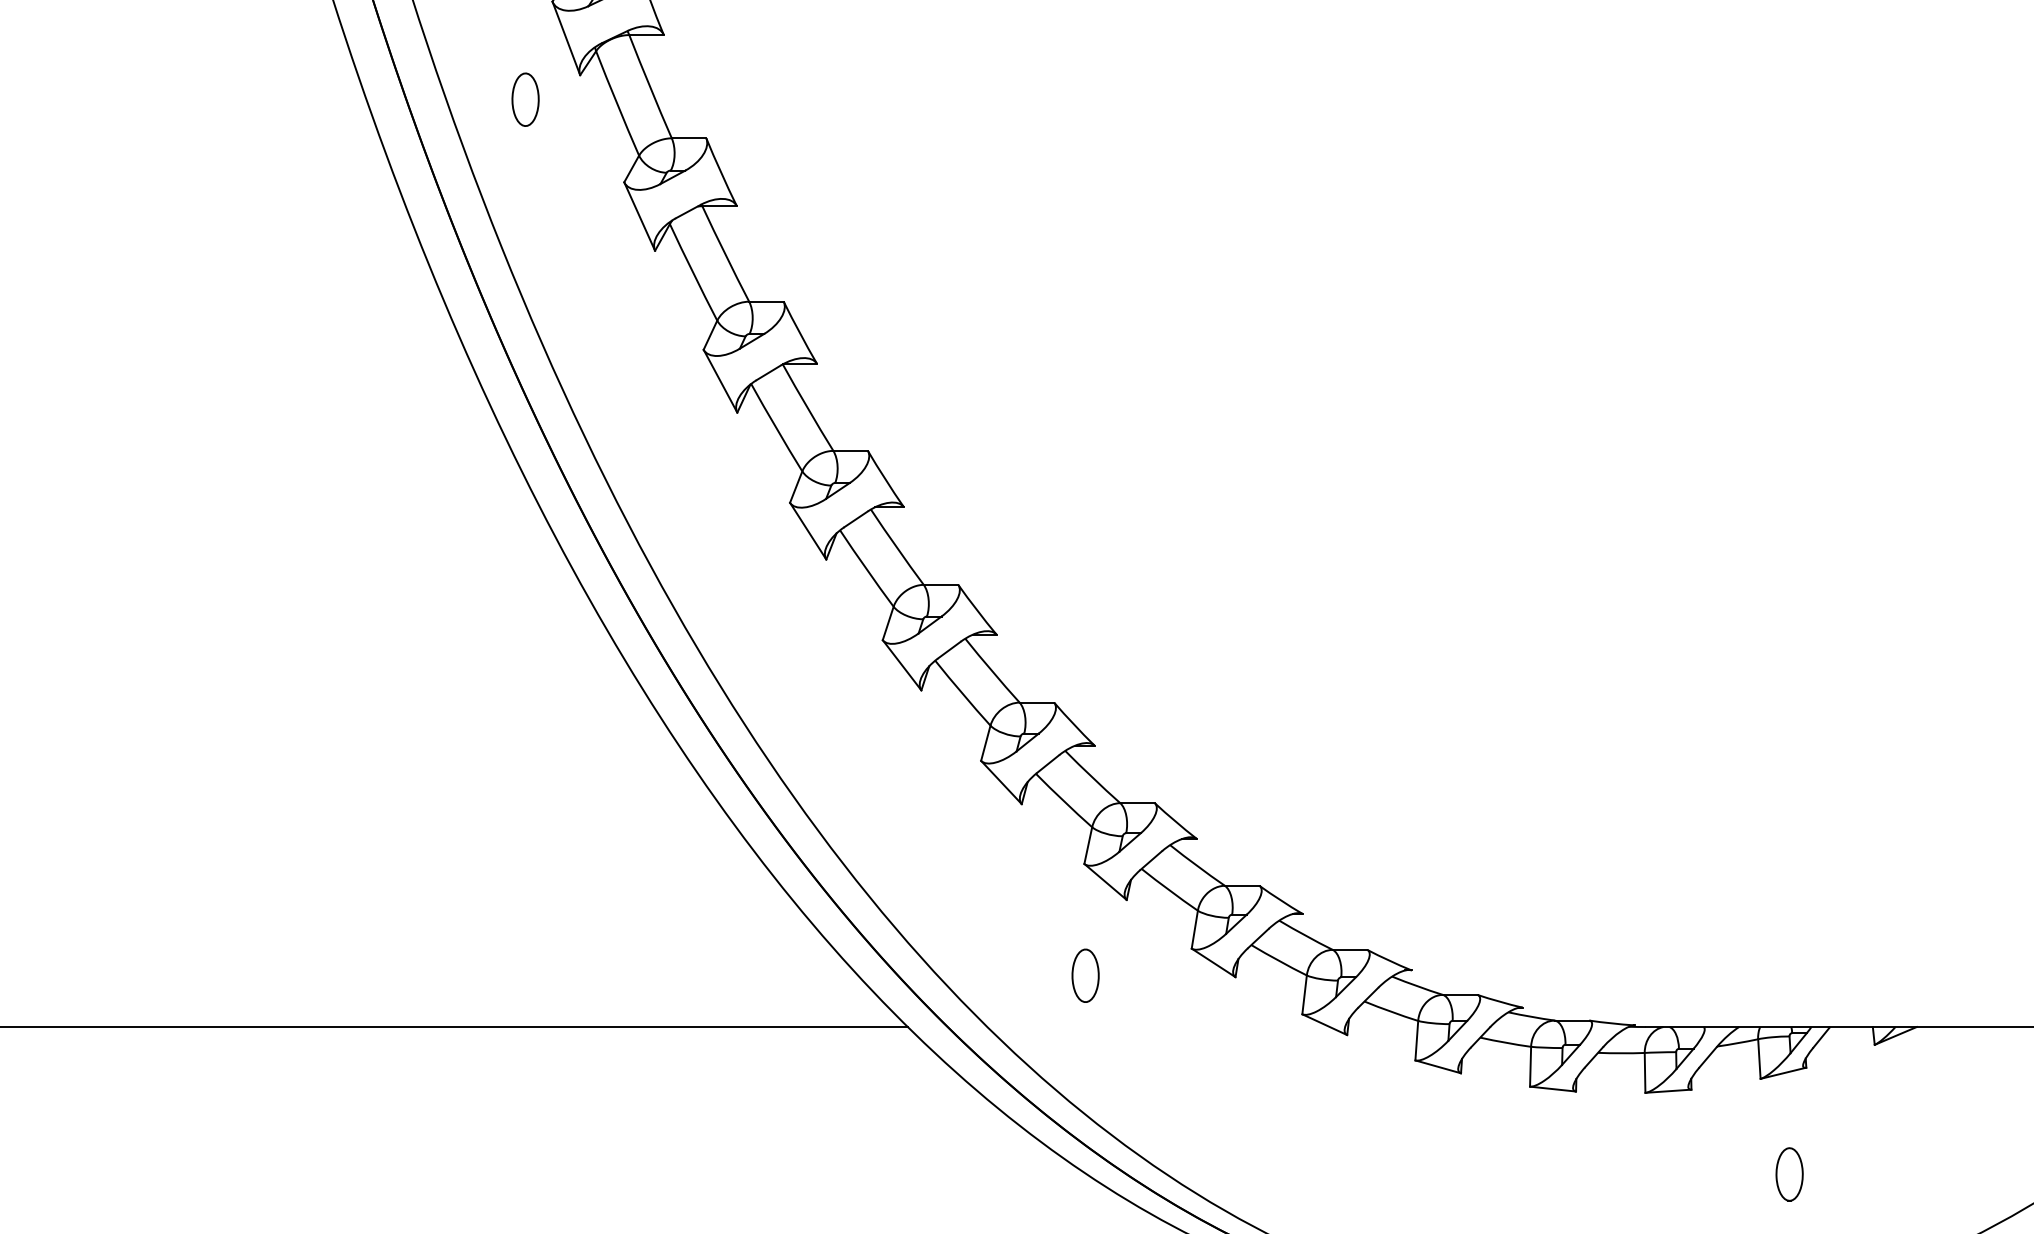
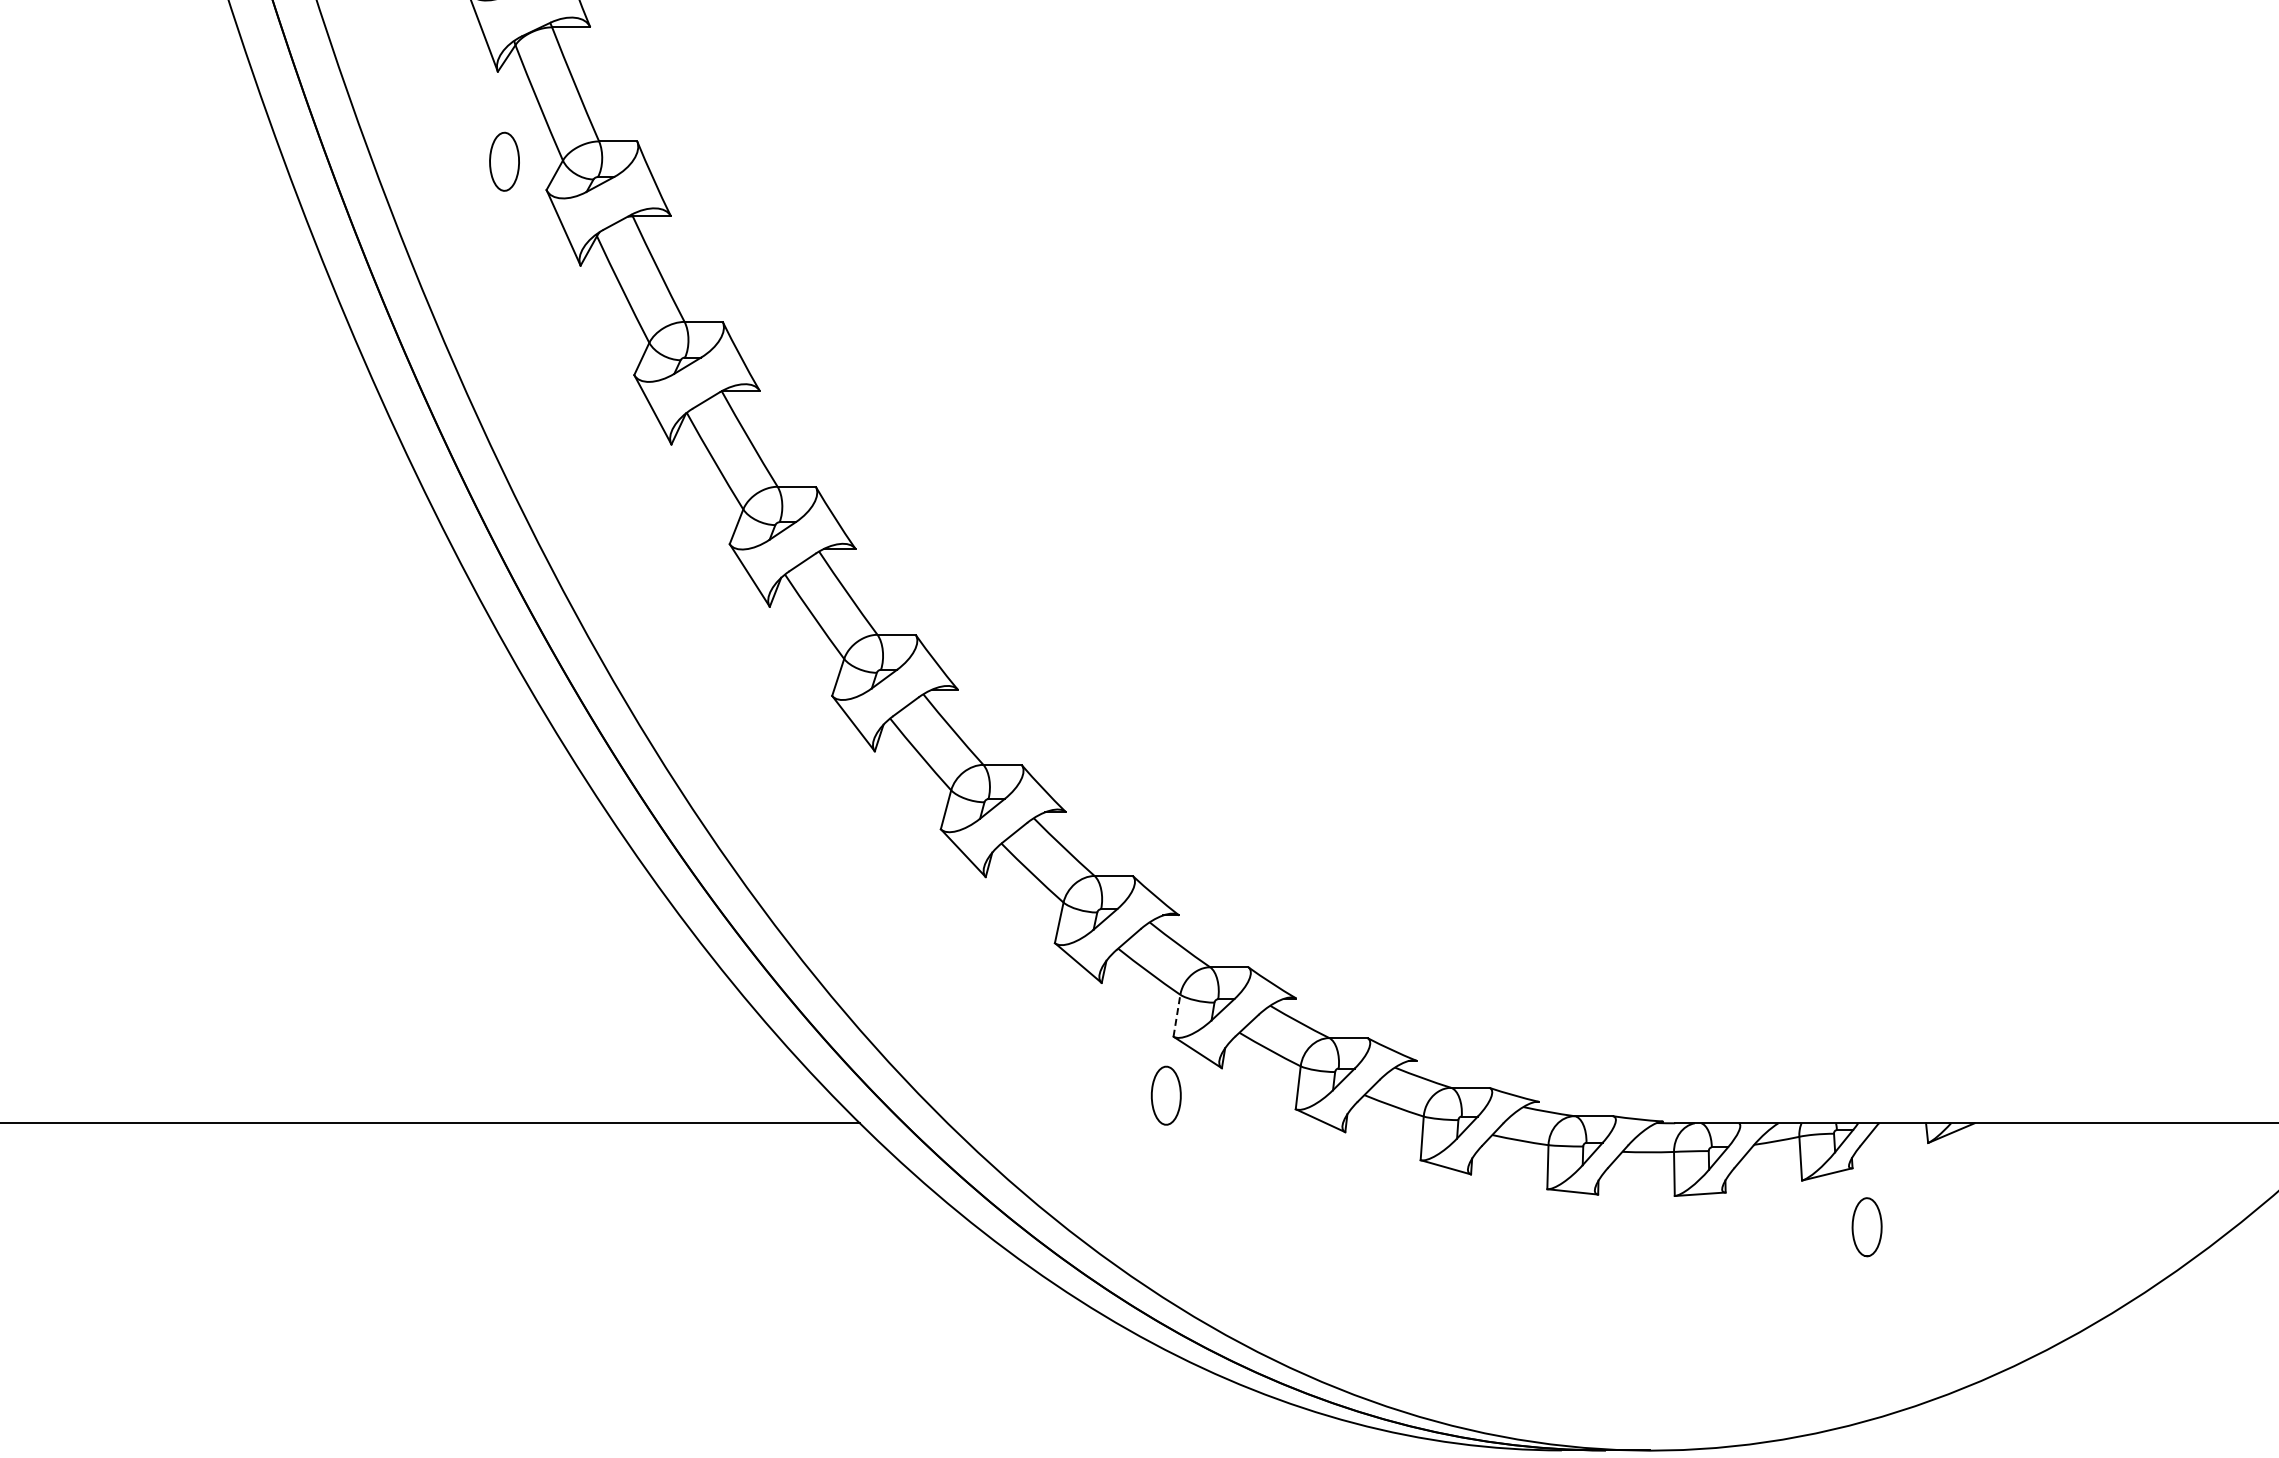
part: (525, 99) -> (504, 161), moved
line: (1195, 929) -> (1177, 1015), solid -> dashed
part: (1084, 975) -> (1165, 1095), moved
part: (1789, 1174) -> (1866, 1227), moved

